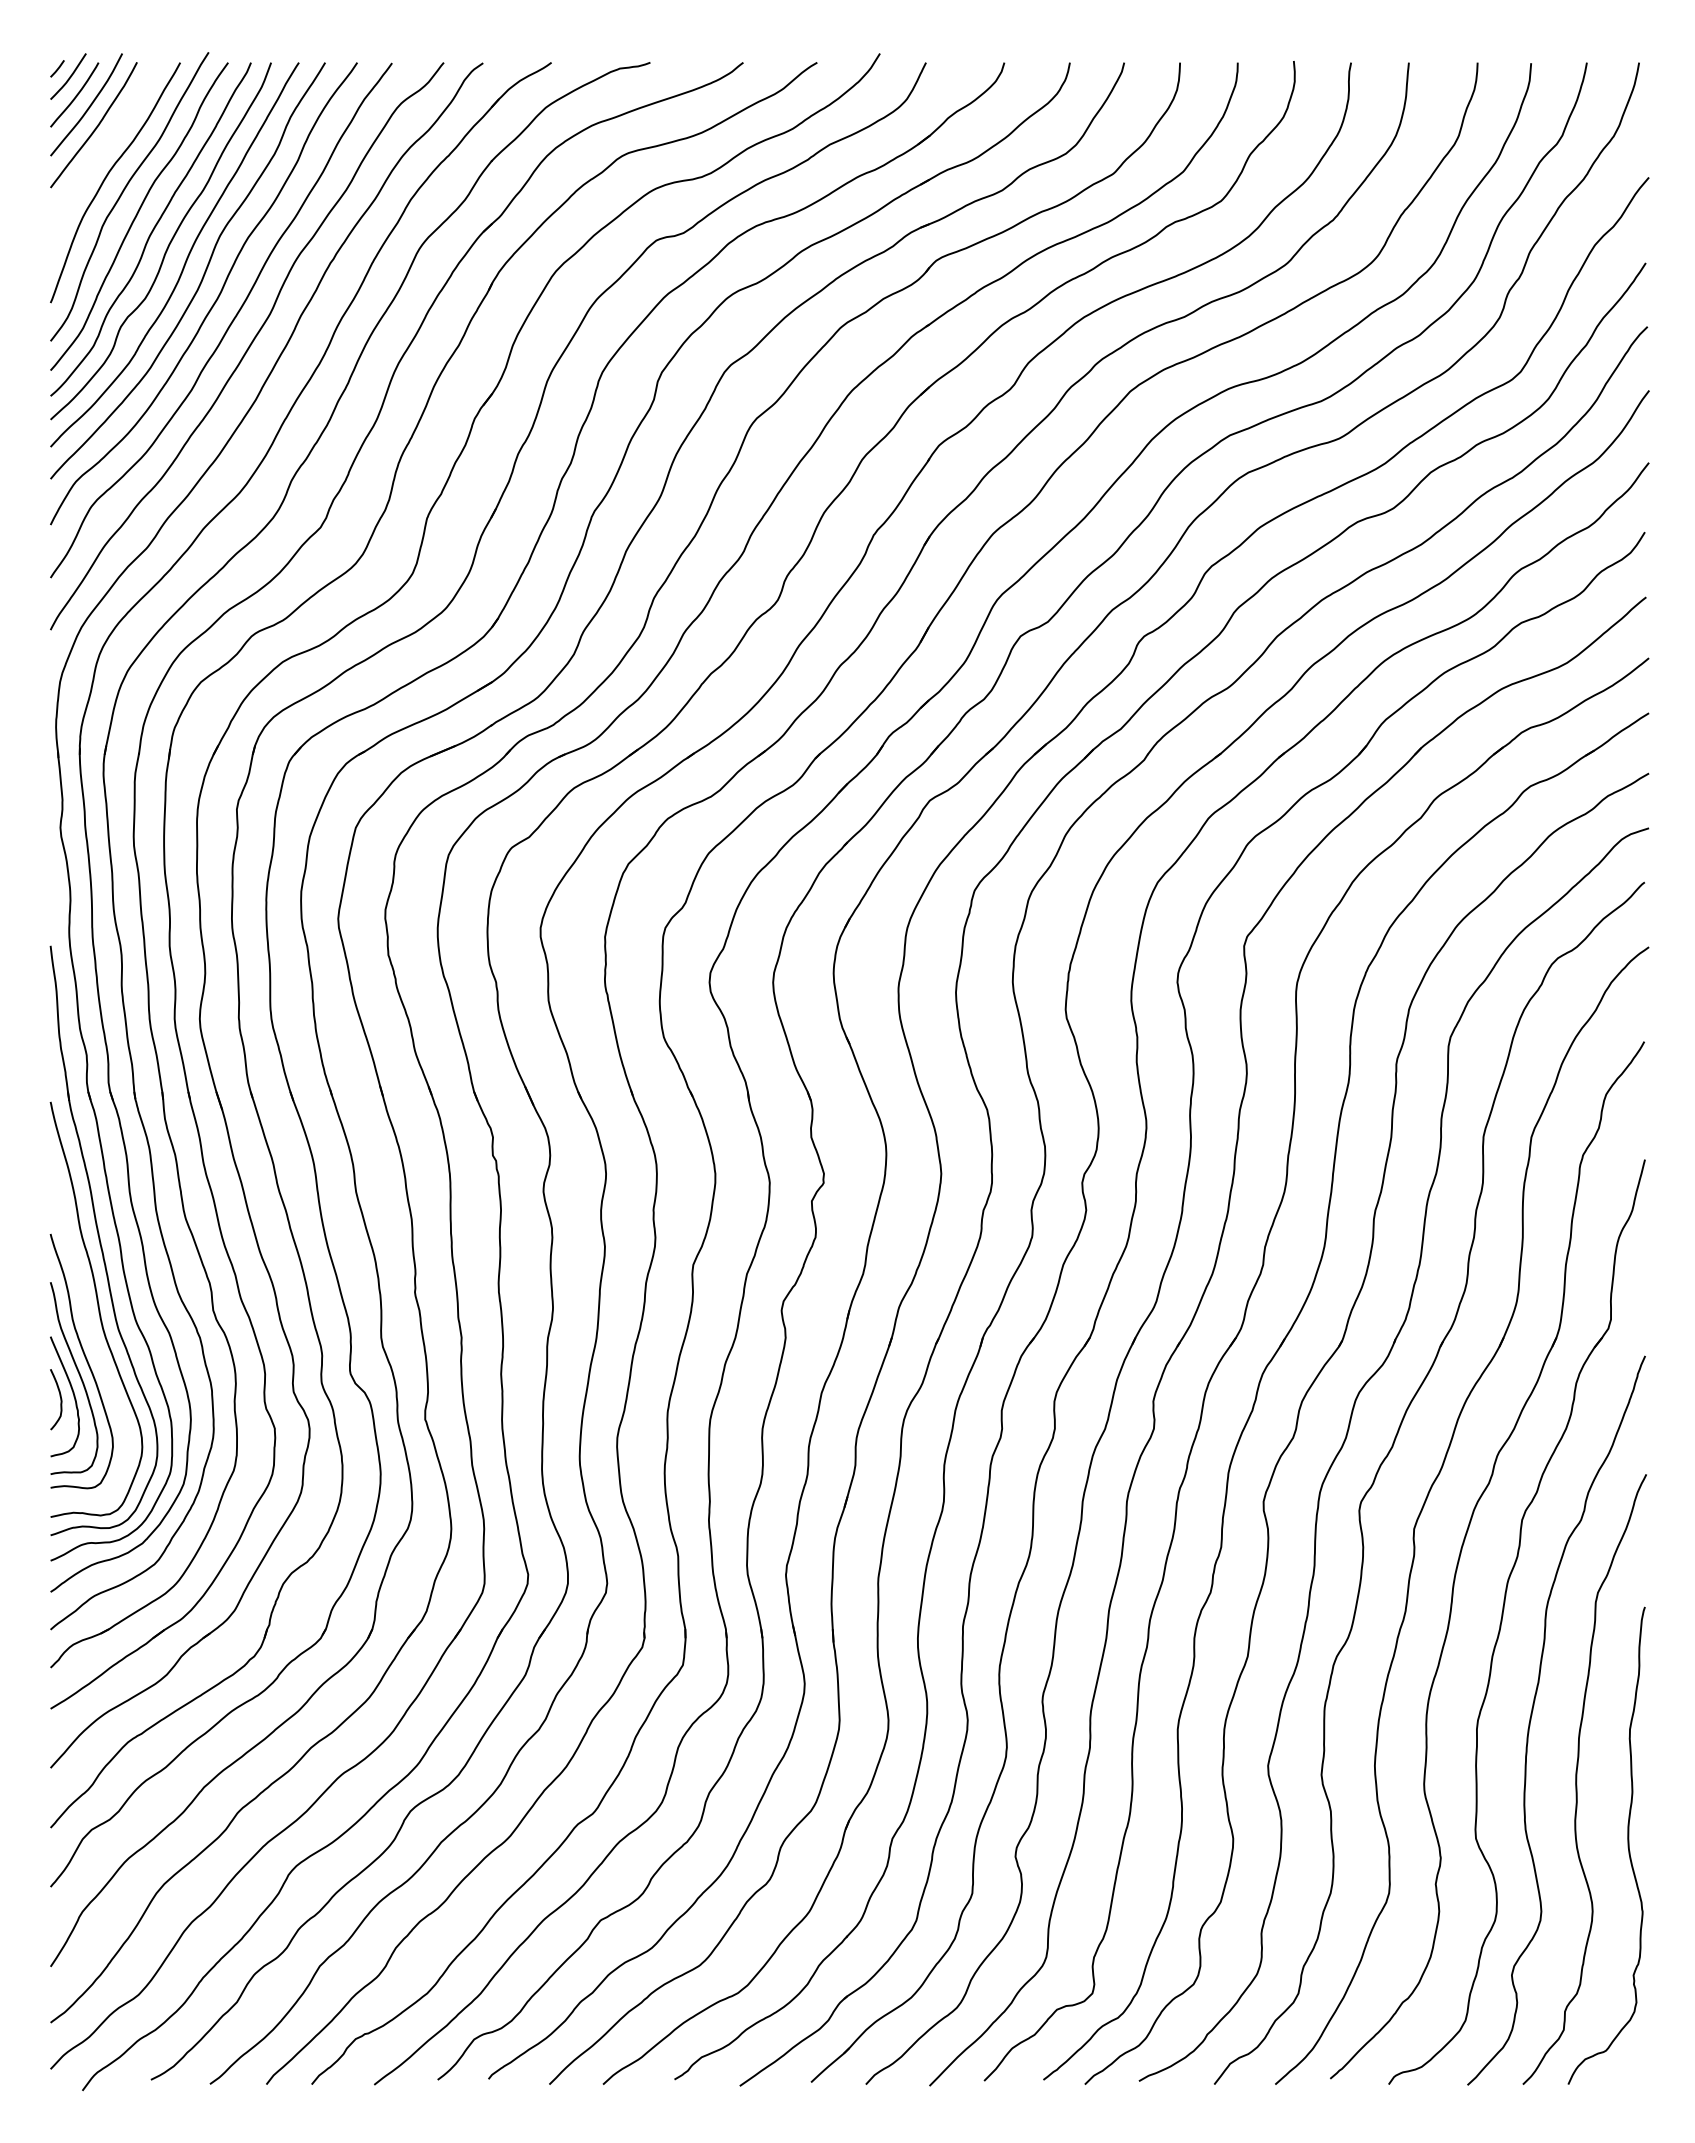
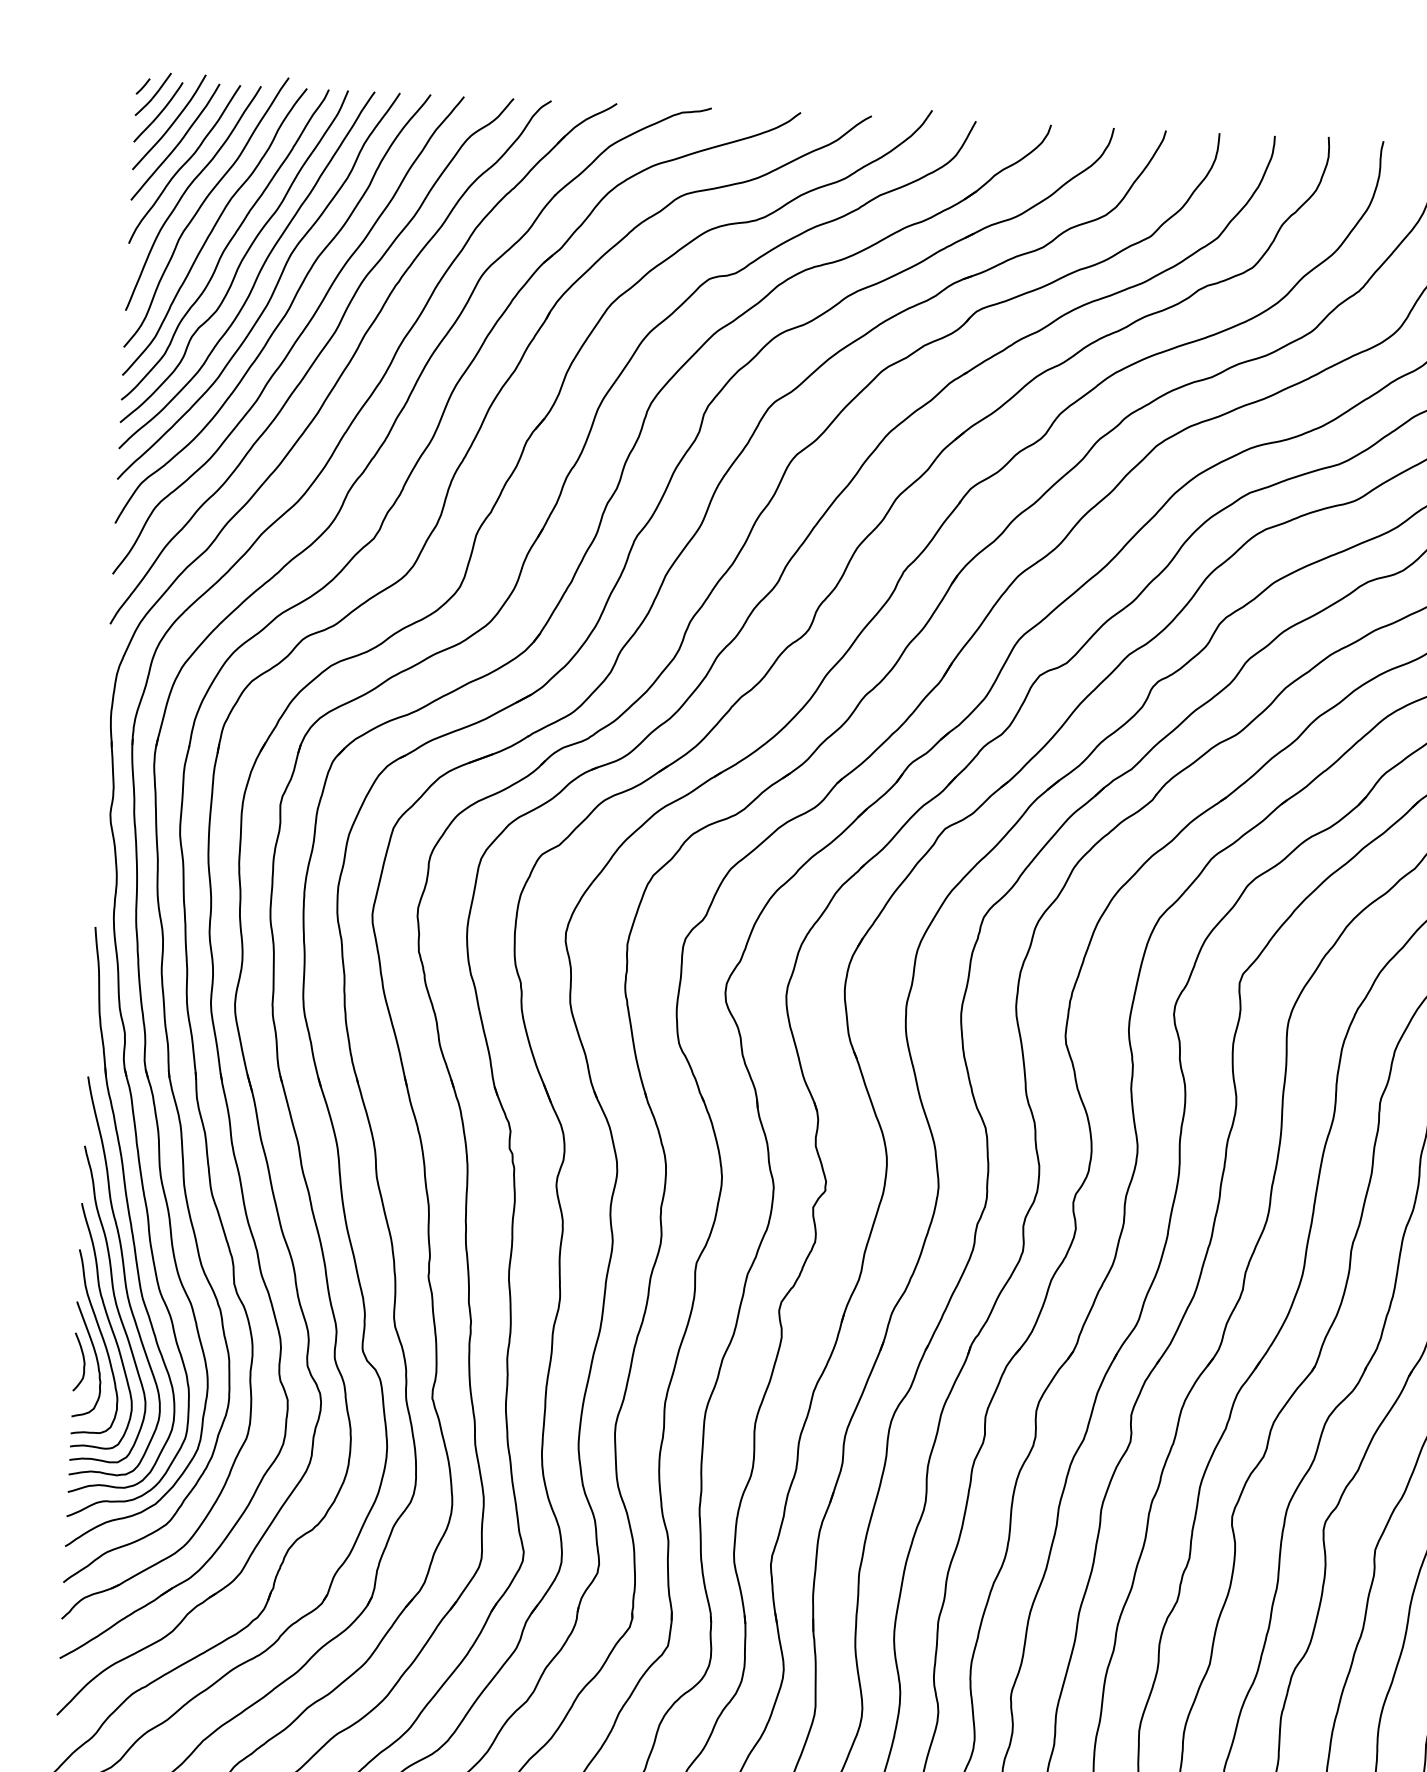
curve: (104, 147) -> (184, 164), added
curve: (90, 1338) -> (115, 1305), added

